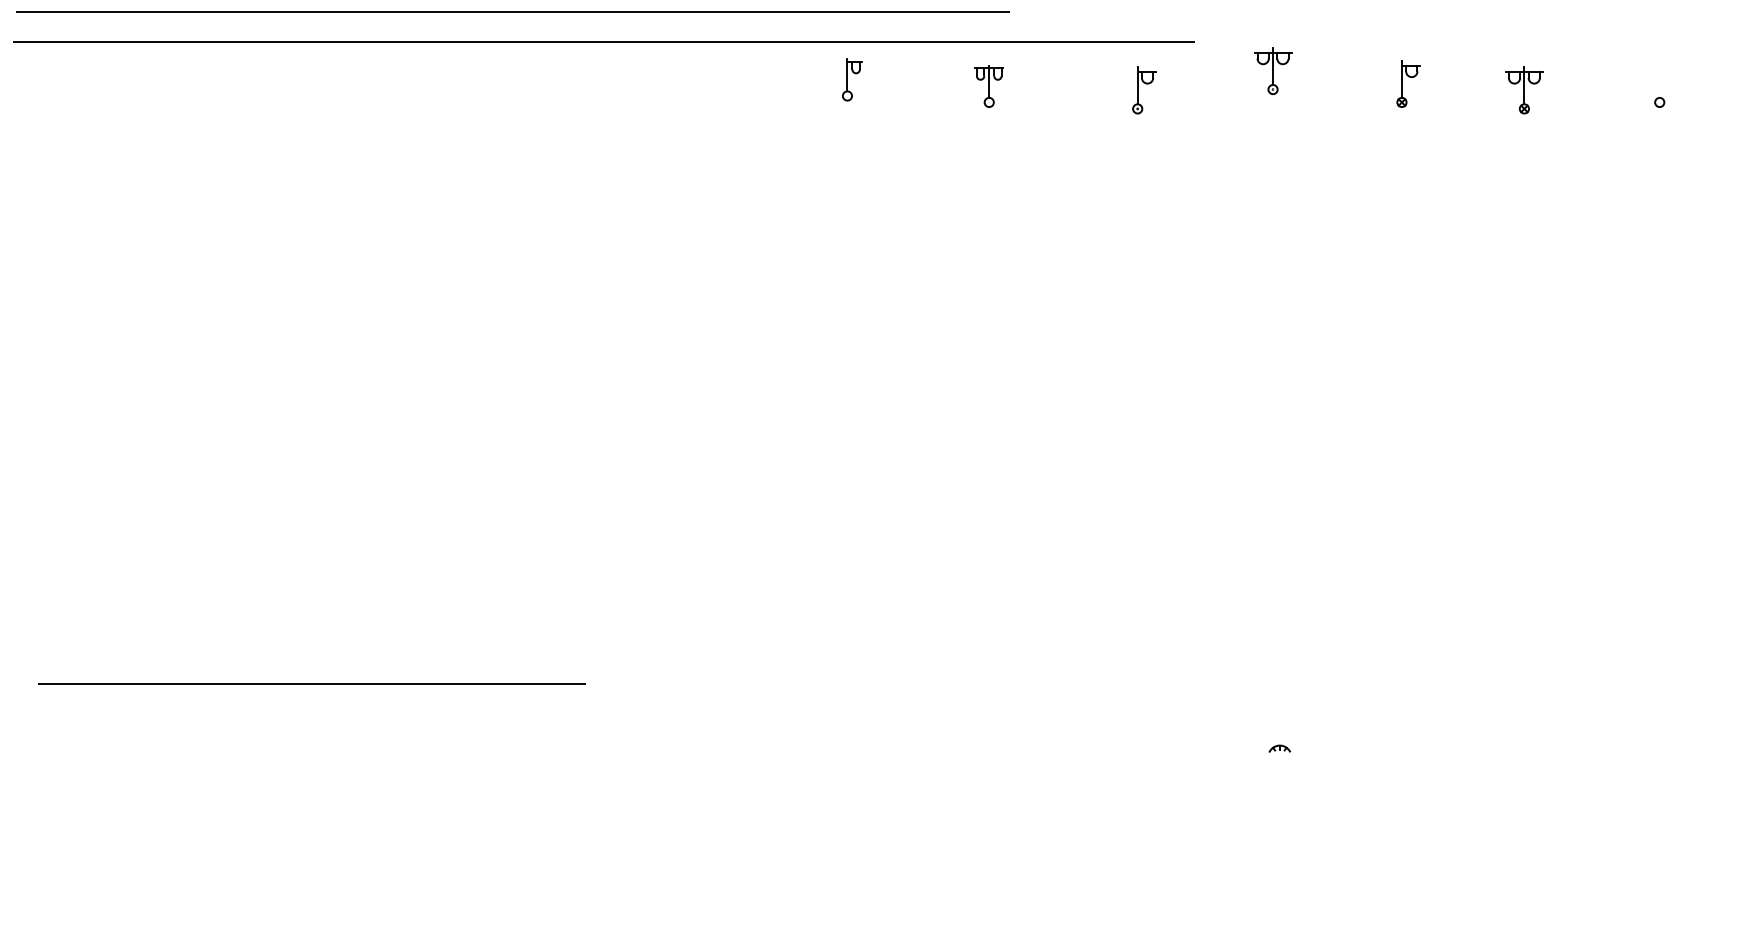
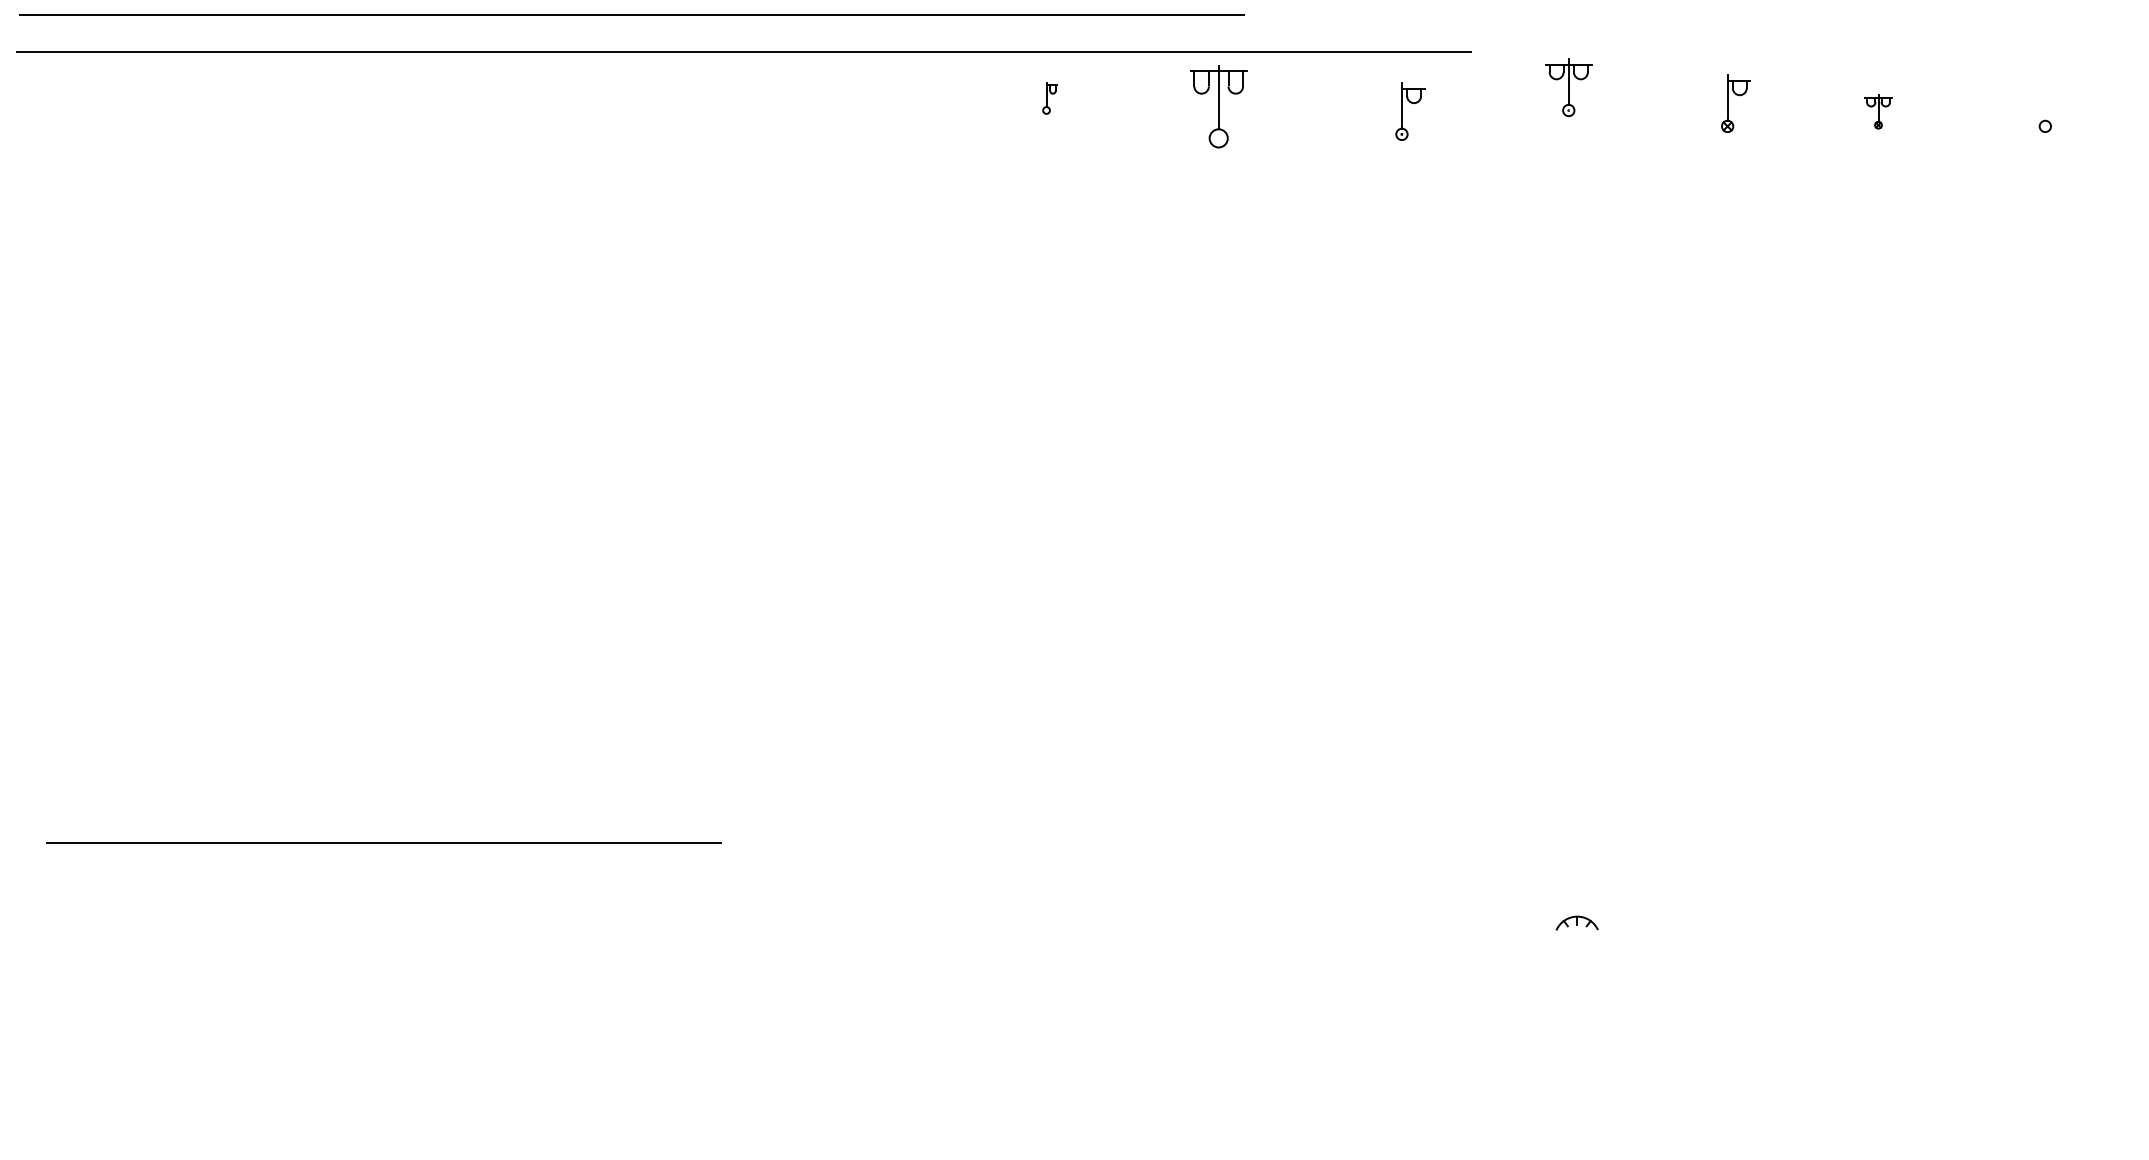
part: (851, 79) -> (1049, 98), size x0.6
part: (989, 86) -> (1219, 106), size x1.6
part: (1524, 90) -> (1878, 111), size x0.6
part: (1279, 748) -> (1576, 922), size x1.6

